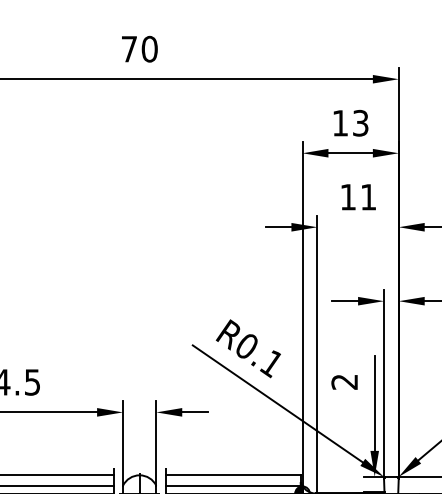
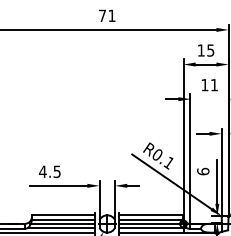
text: (148, 48) -> (111, 15), 70 -> 71
text: (360, 121) -> (210, 49), 13 -> 15
text: (345, 381) -> (203, 171), 2 -> 6

